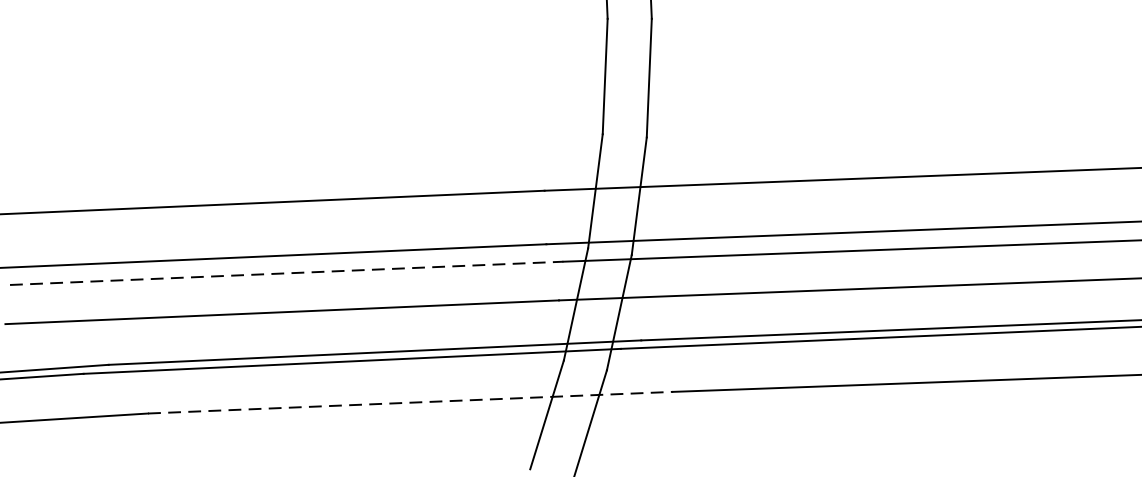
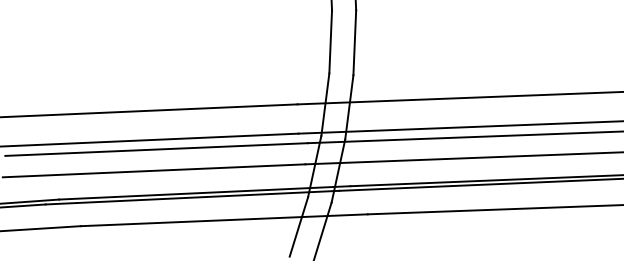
line: (288, 273) -> (157, 149), dashed -> solid
line: (410, 403) -> (224, 220), dashed -> solid

